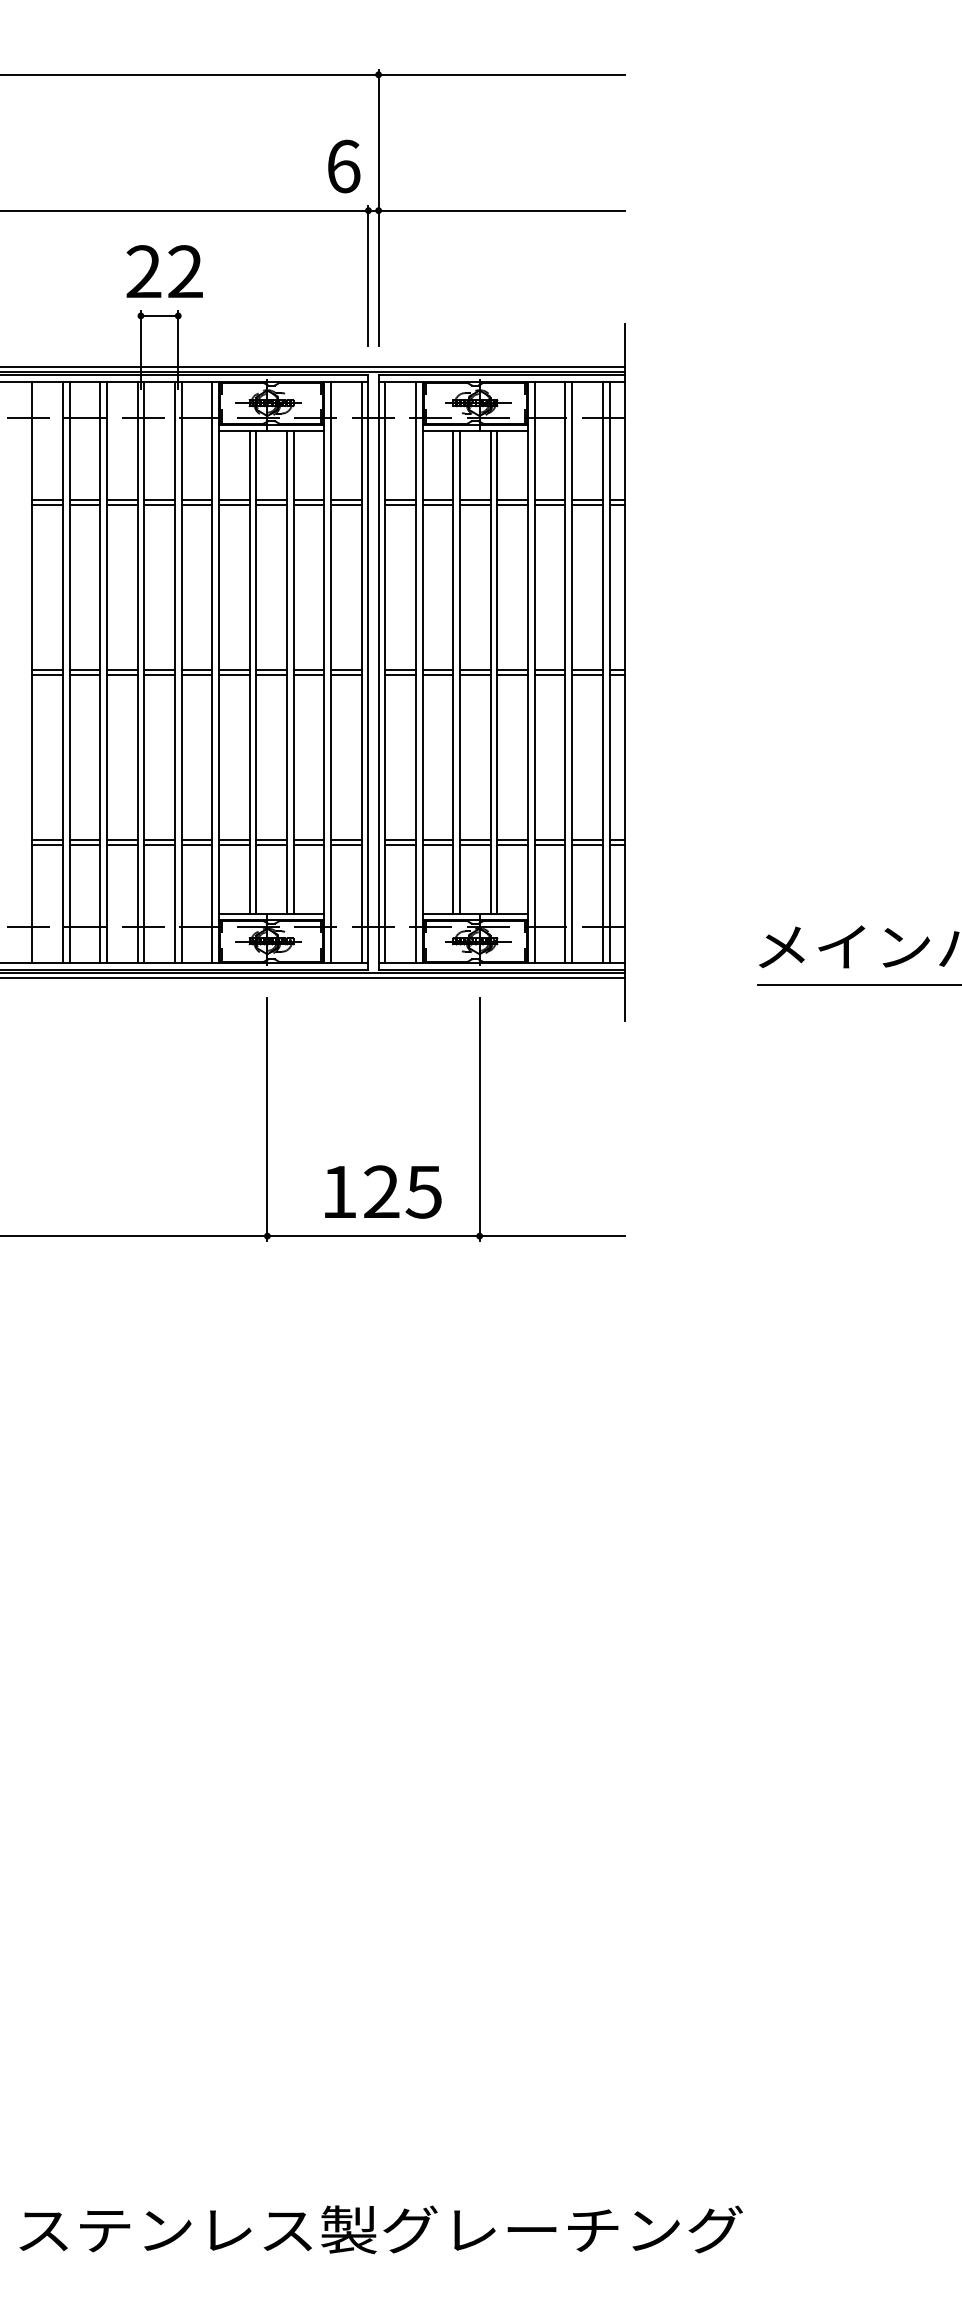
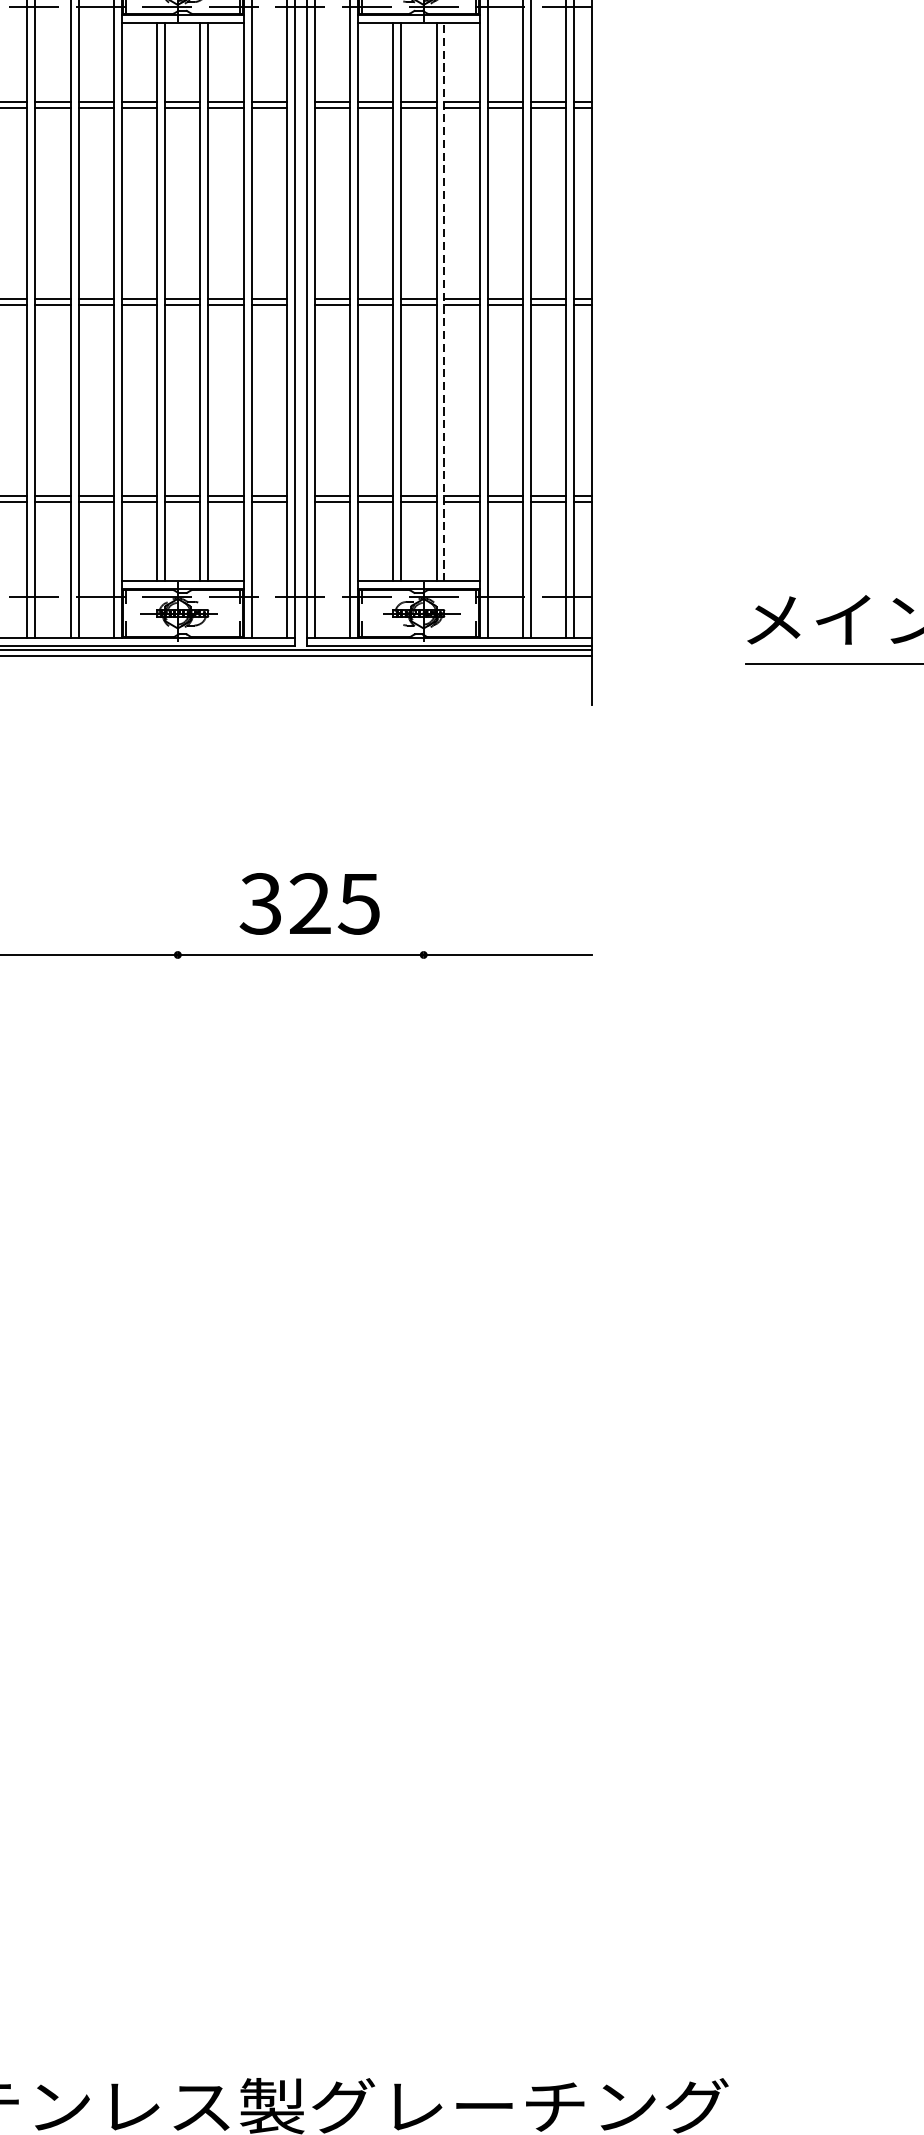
line: (497, 671) -> (444, 300), solid -> dashed
line: (267, 1119) -> (177, 819), removed
line: (479, 1119) -> (423, 819), removed
text: (338, 1191) -> (260, 903), 125 -> 325

